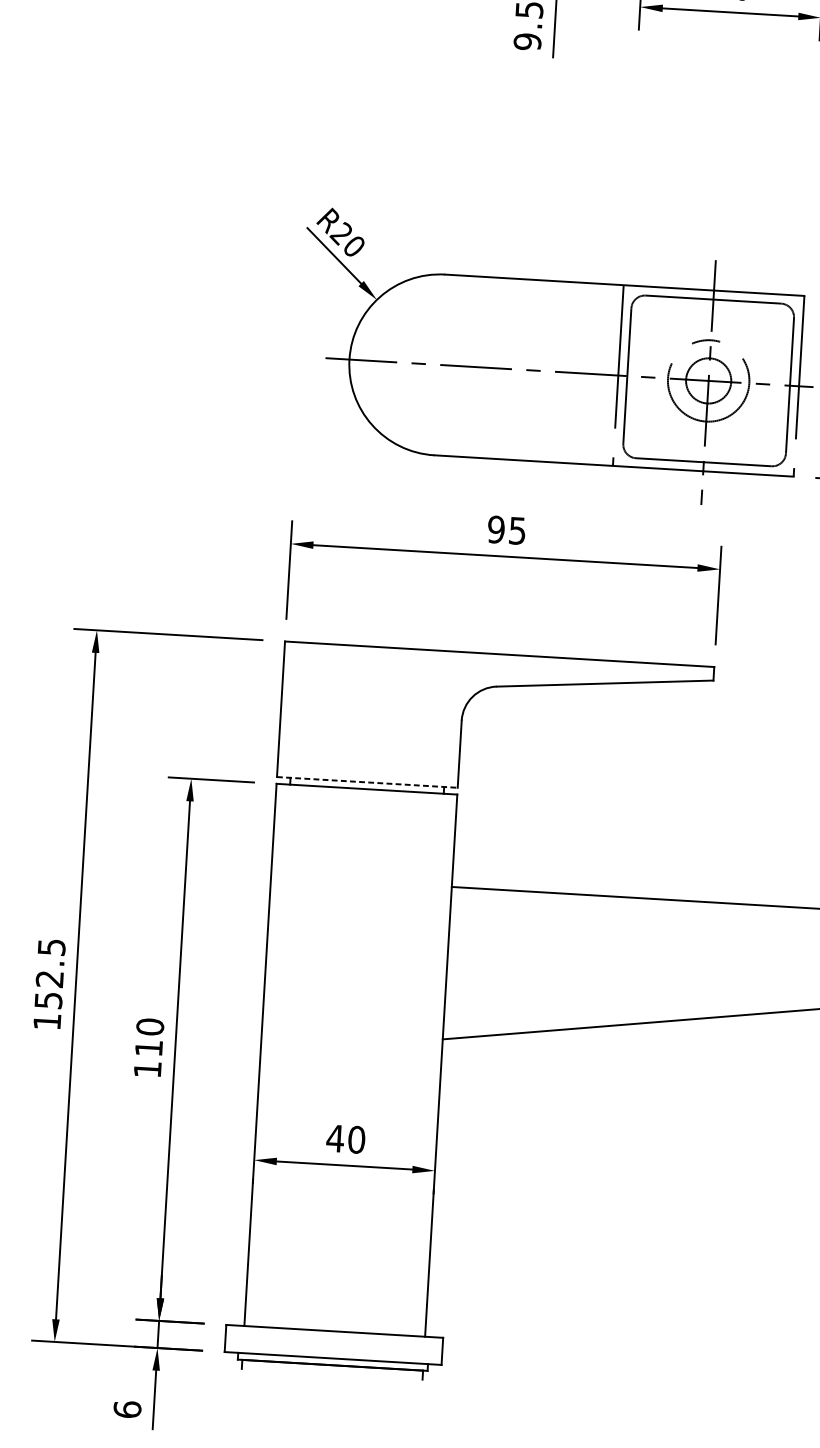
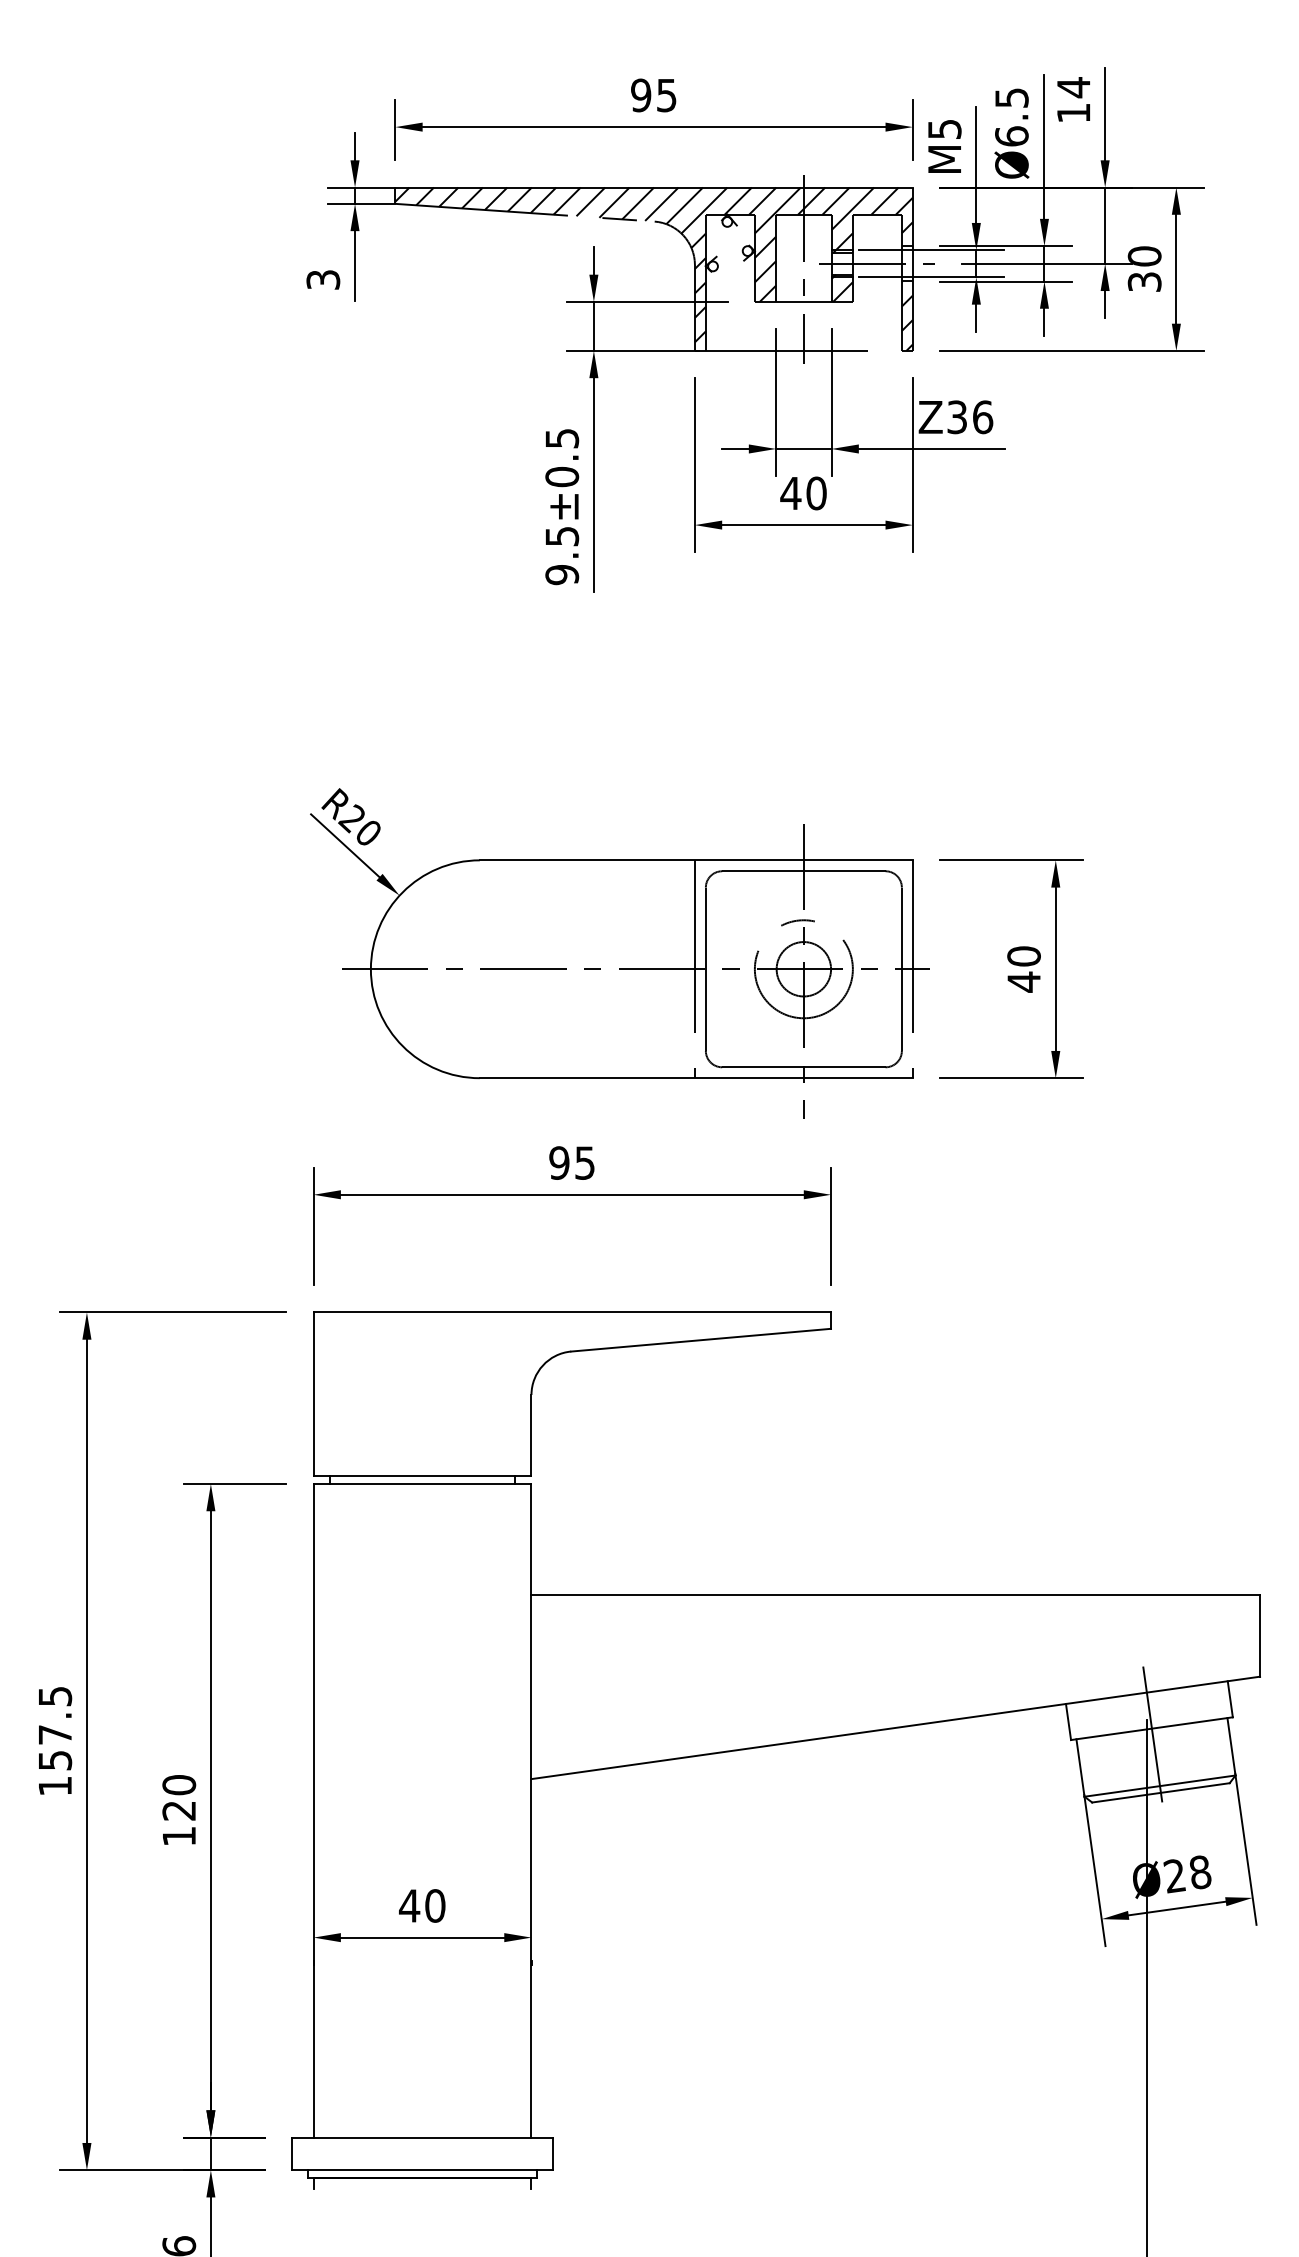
line: (367, 782) -> (422, 1475), dashed -> solid
text: (49, 978) -> (54, 1734), 152.5 -> 157.5
text: (148, 1048) -> (178, 1810), 110 -> 120

